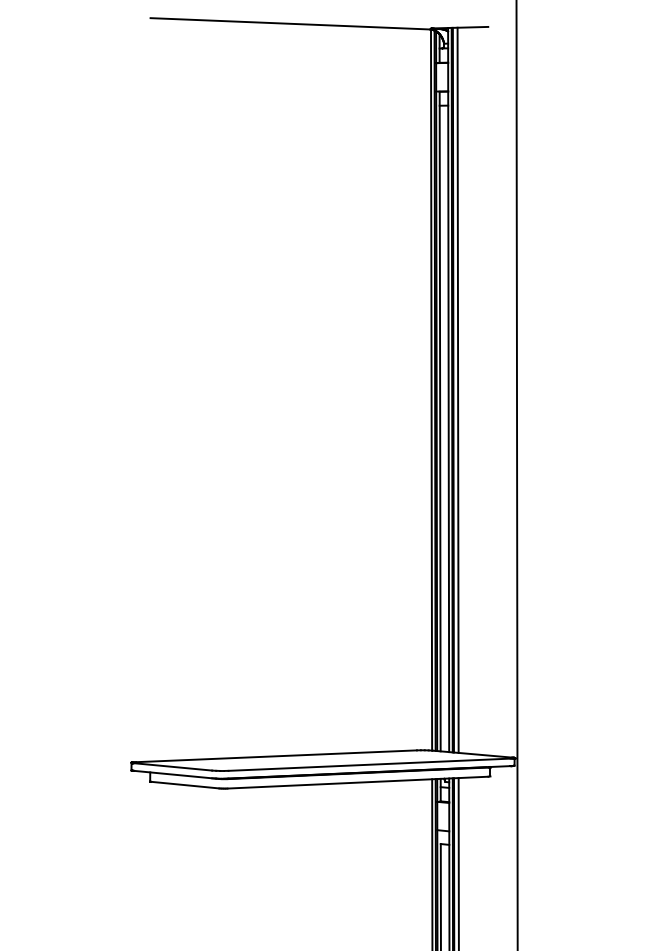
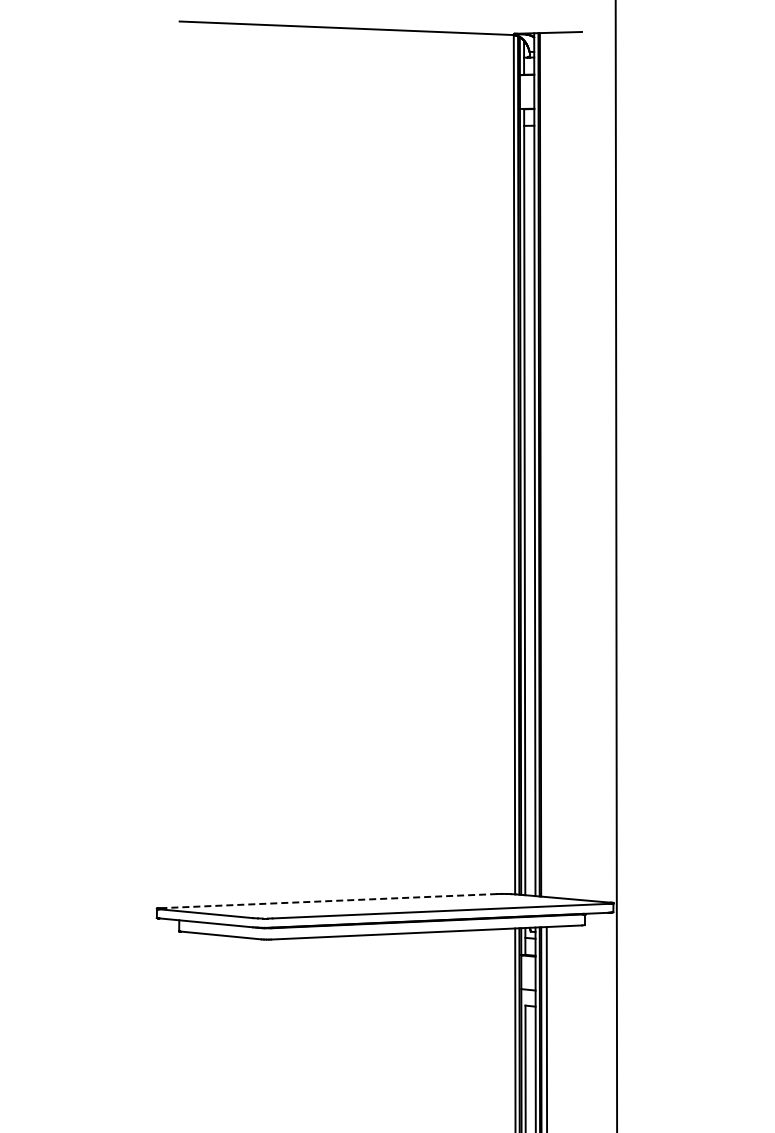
line: (457, 389) -> (545, 464), removed
line: (276, 756) -> (329, 901), solid -> dashed

